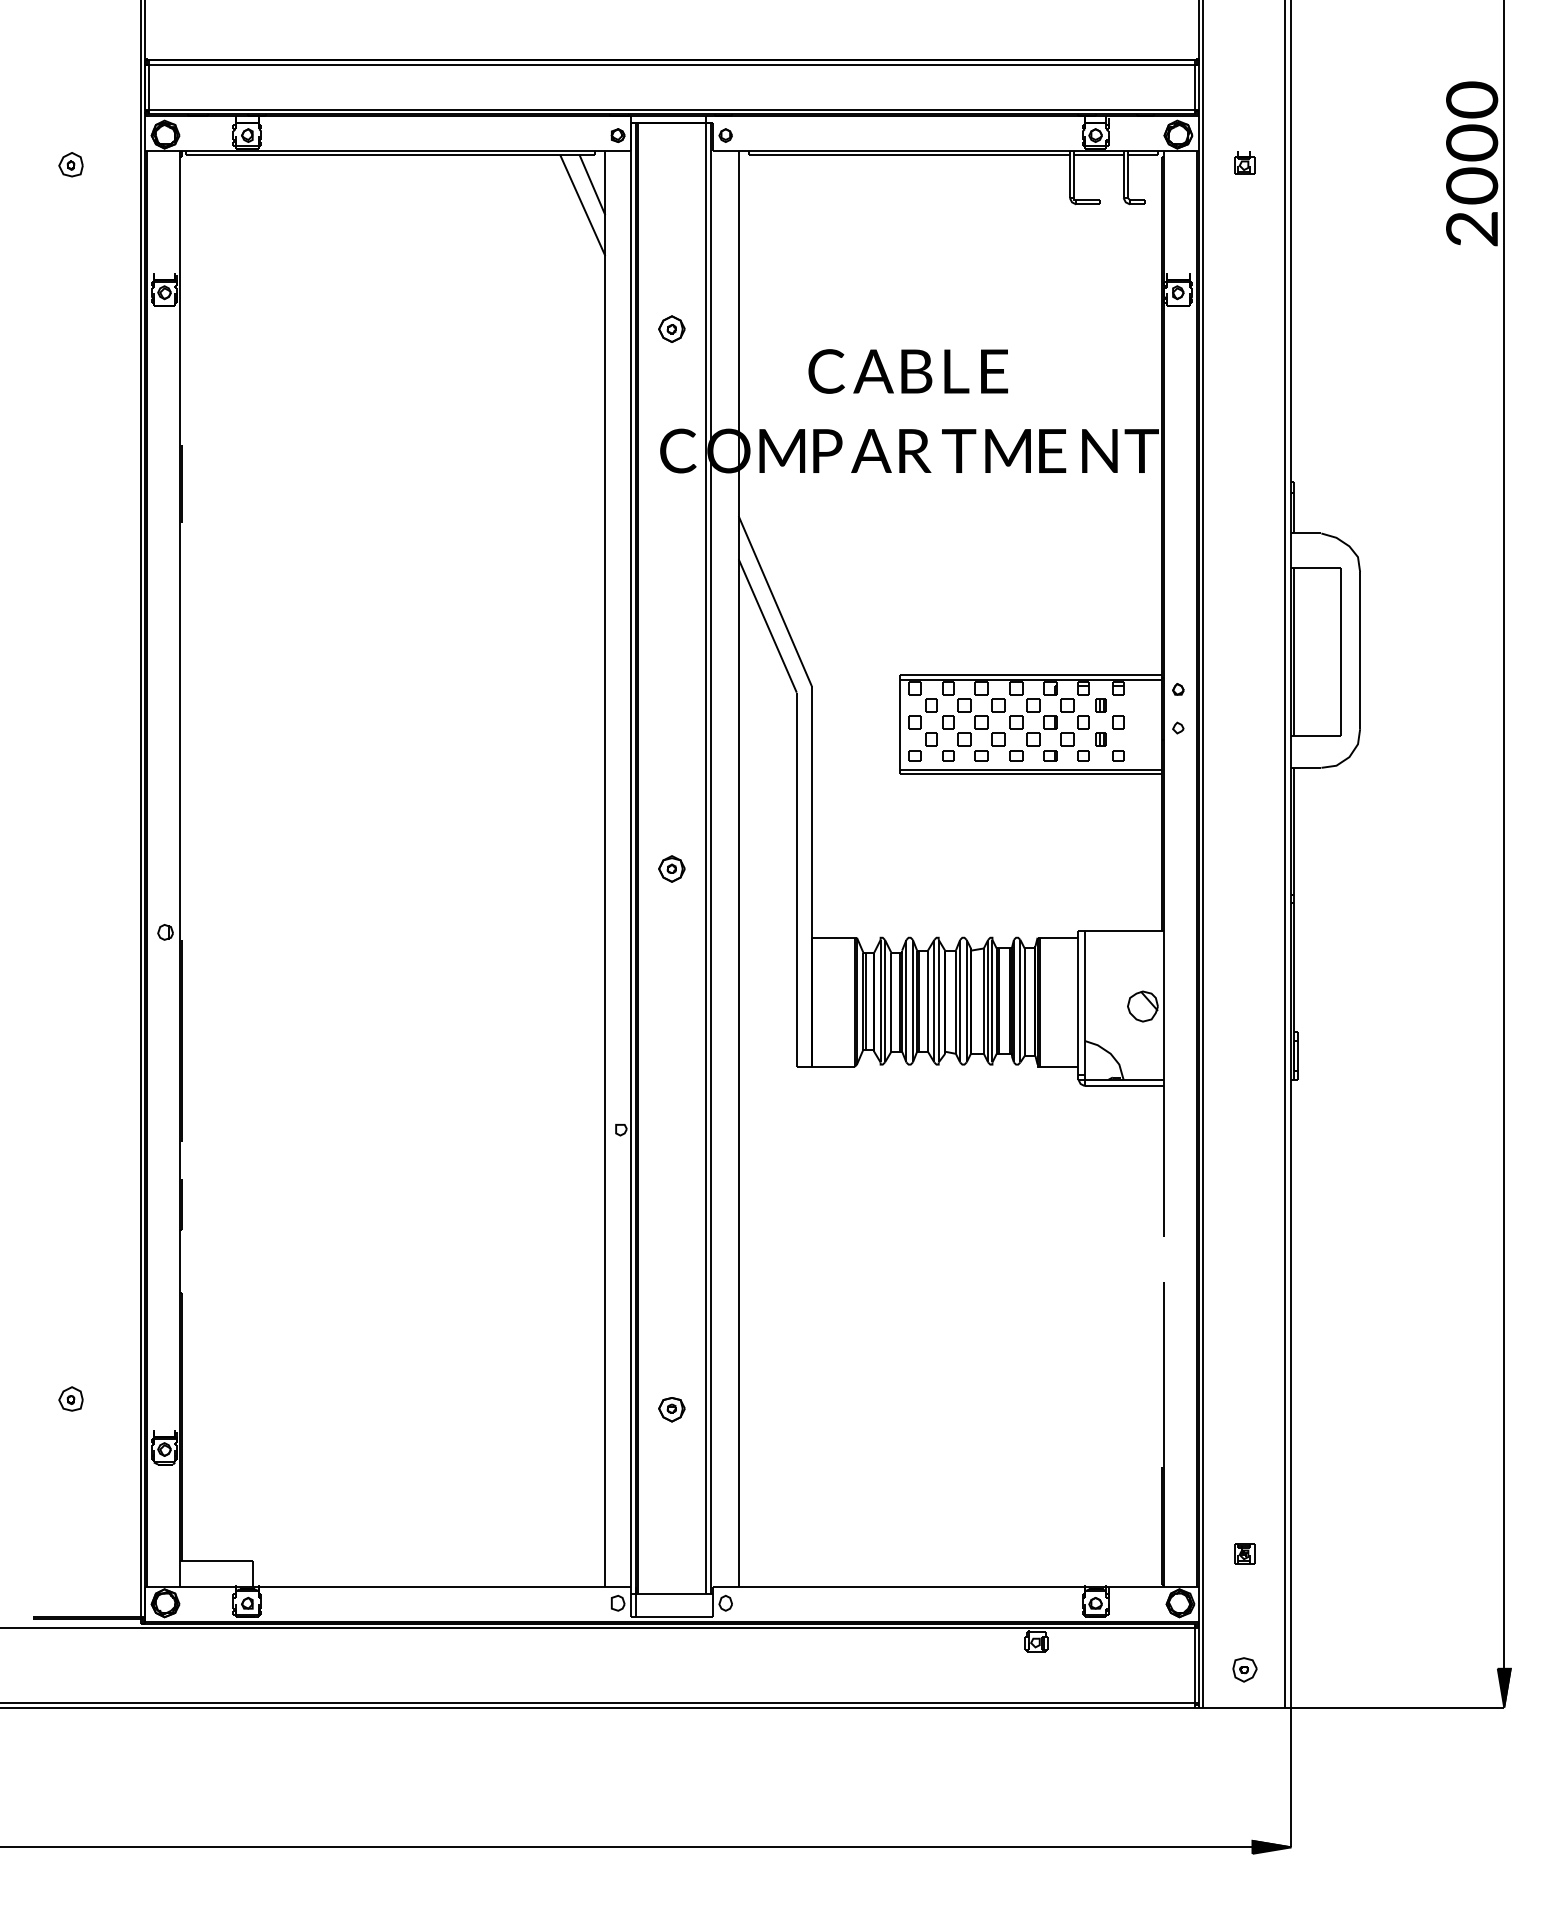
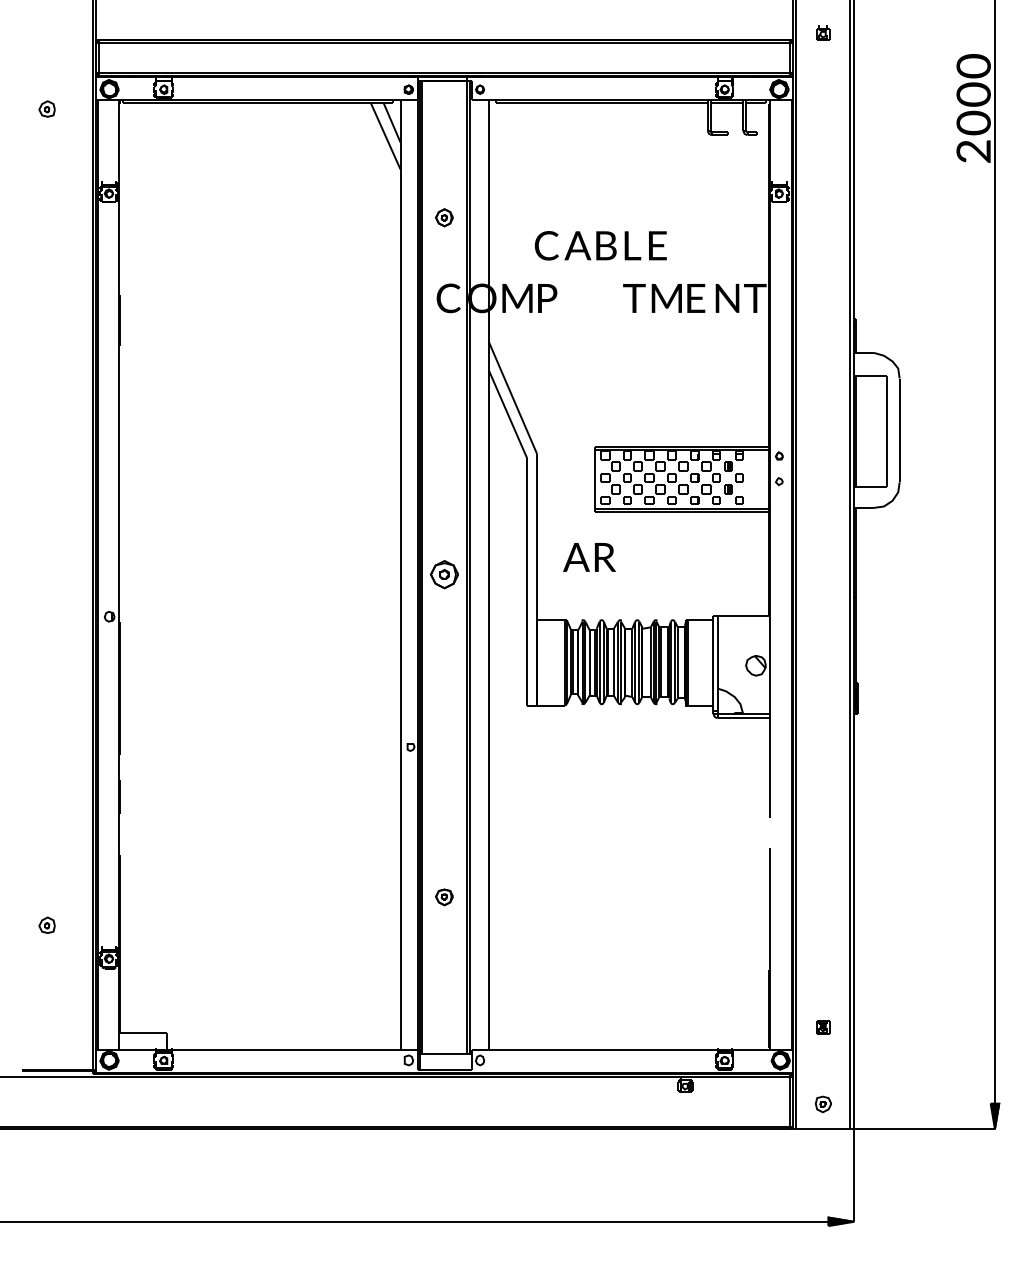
part: (1244, 162) -> (823, 32), moved
text: (891, 451) -> (589, 557), moved
part: (671, 868) -> (444, 574), size x1.6
part: (671, 1409) -> (444, 897), moved

